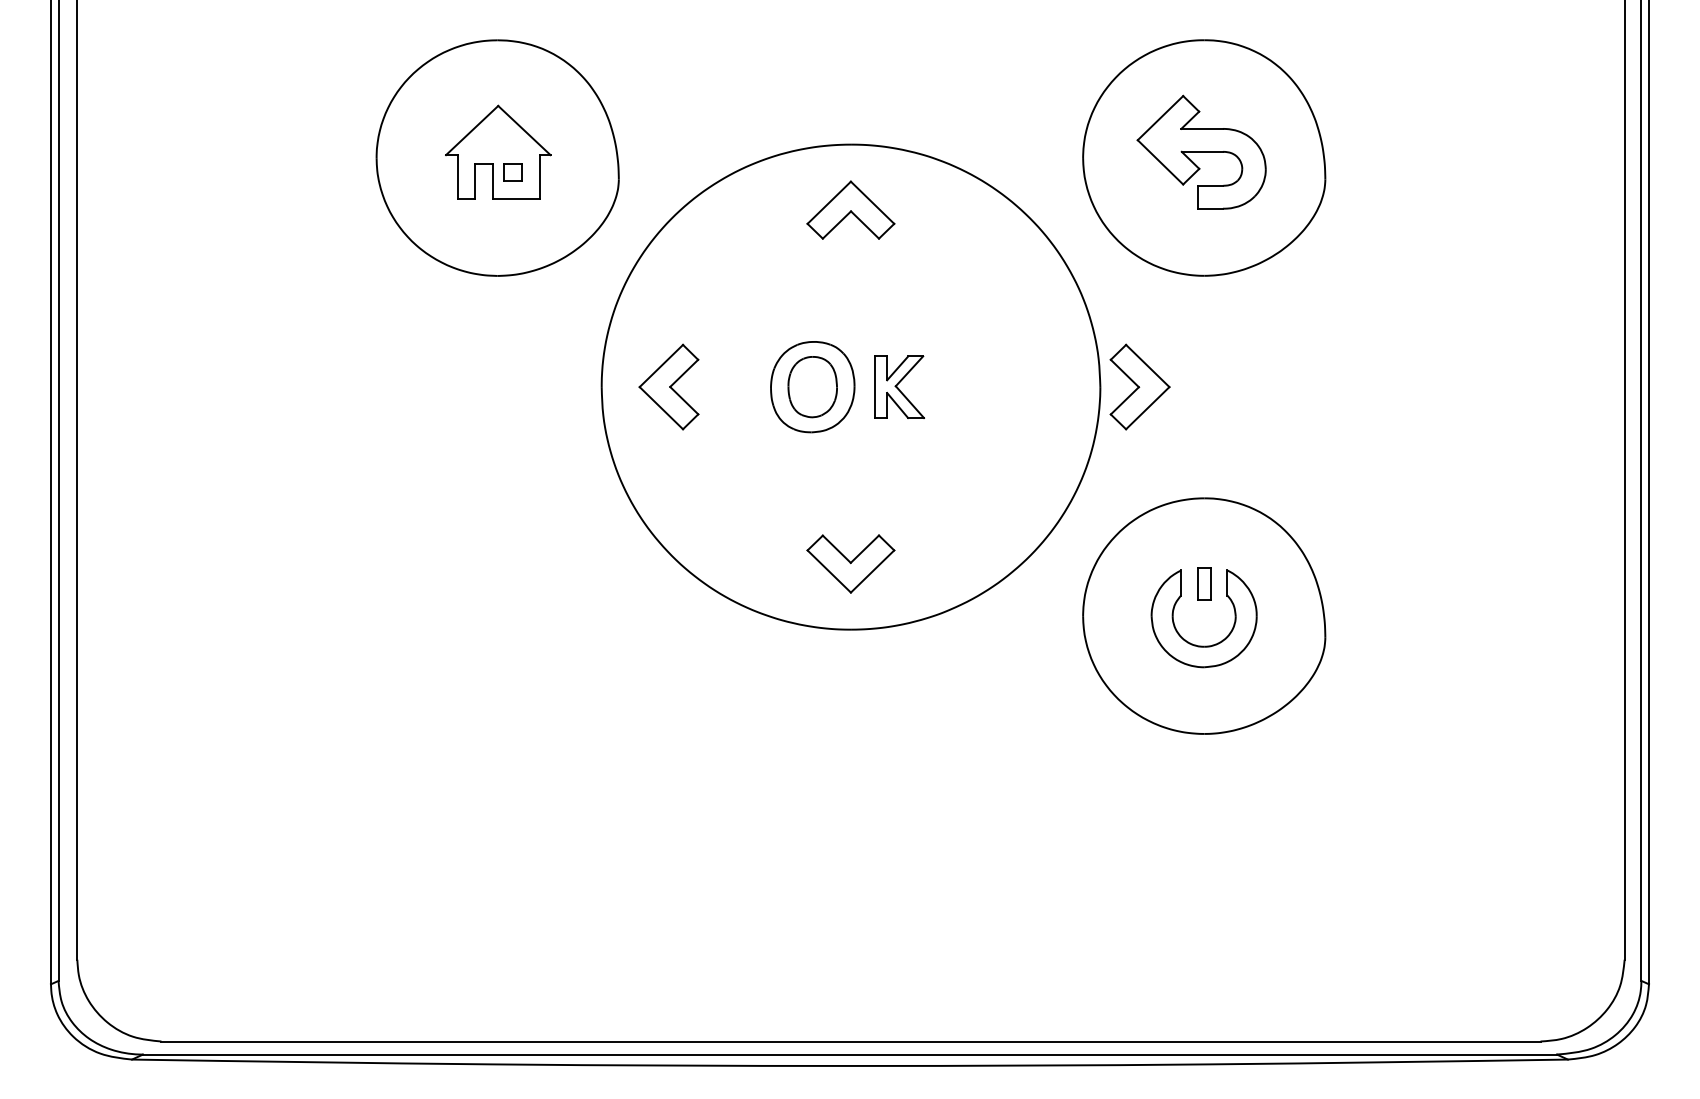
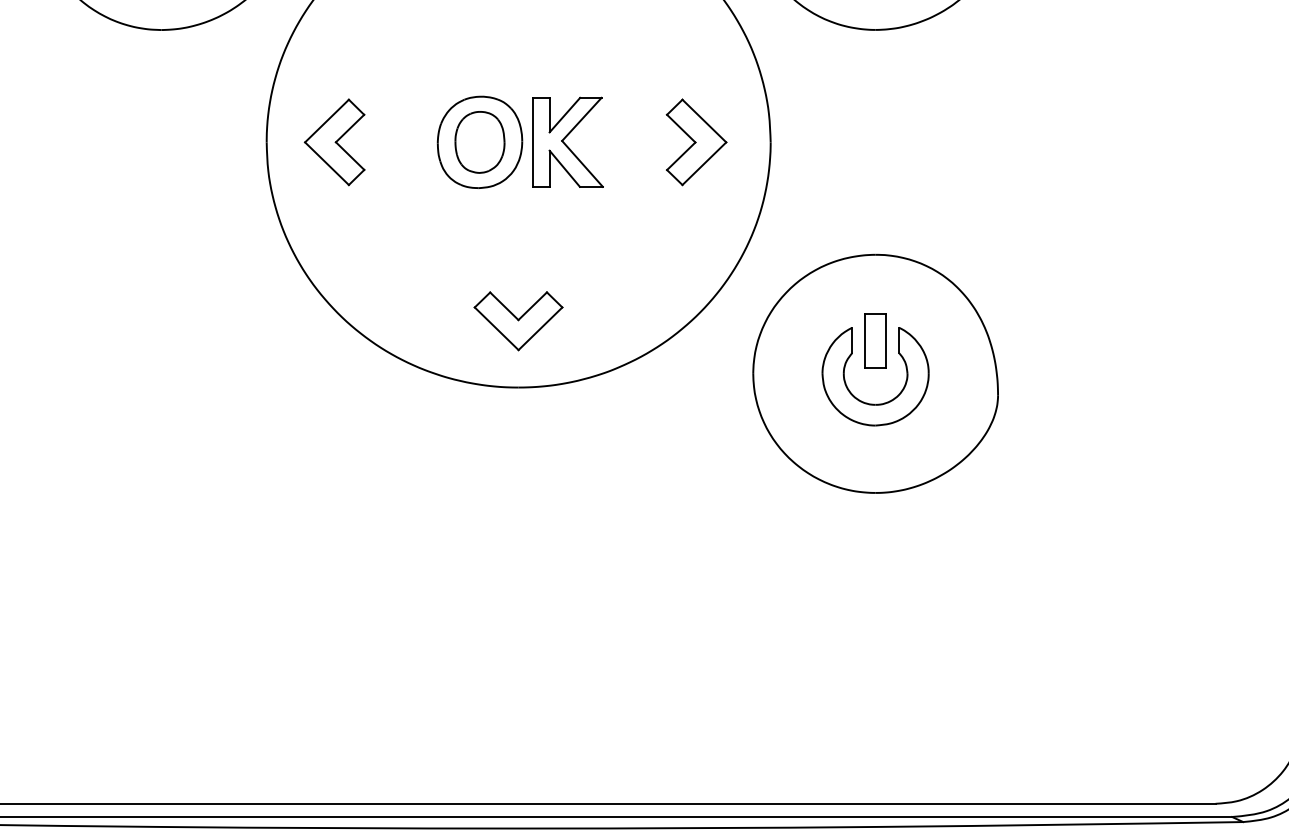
part: (1139, 386) -> (696, 141), moved
part: (899, 387) -> (567, 142), size x1.43
part: (1204, 583) -> (875, 340), size x1.67

